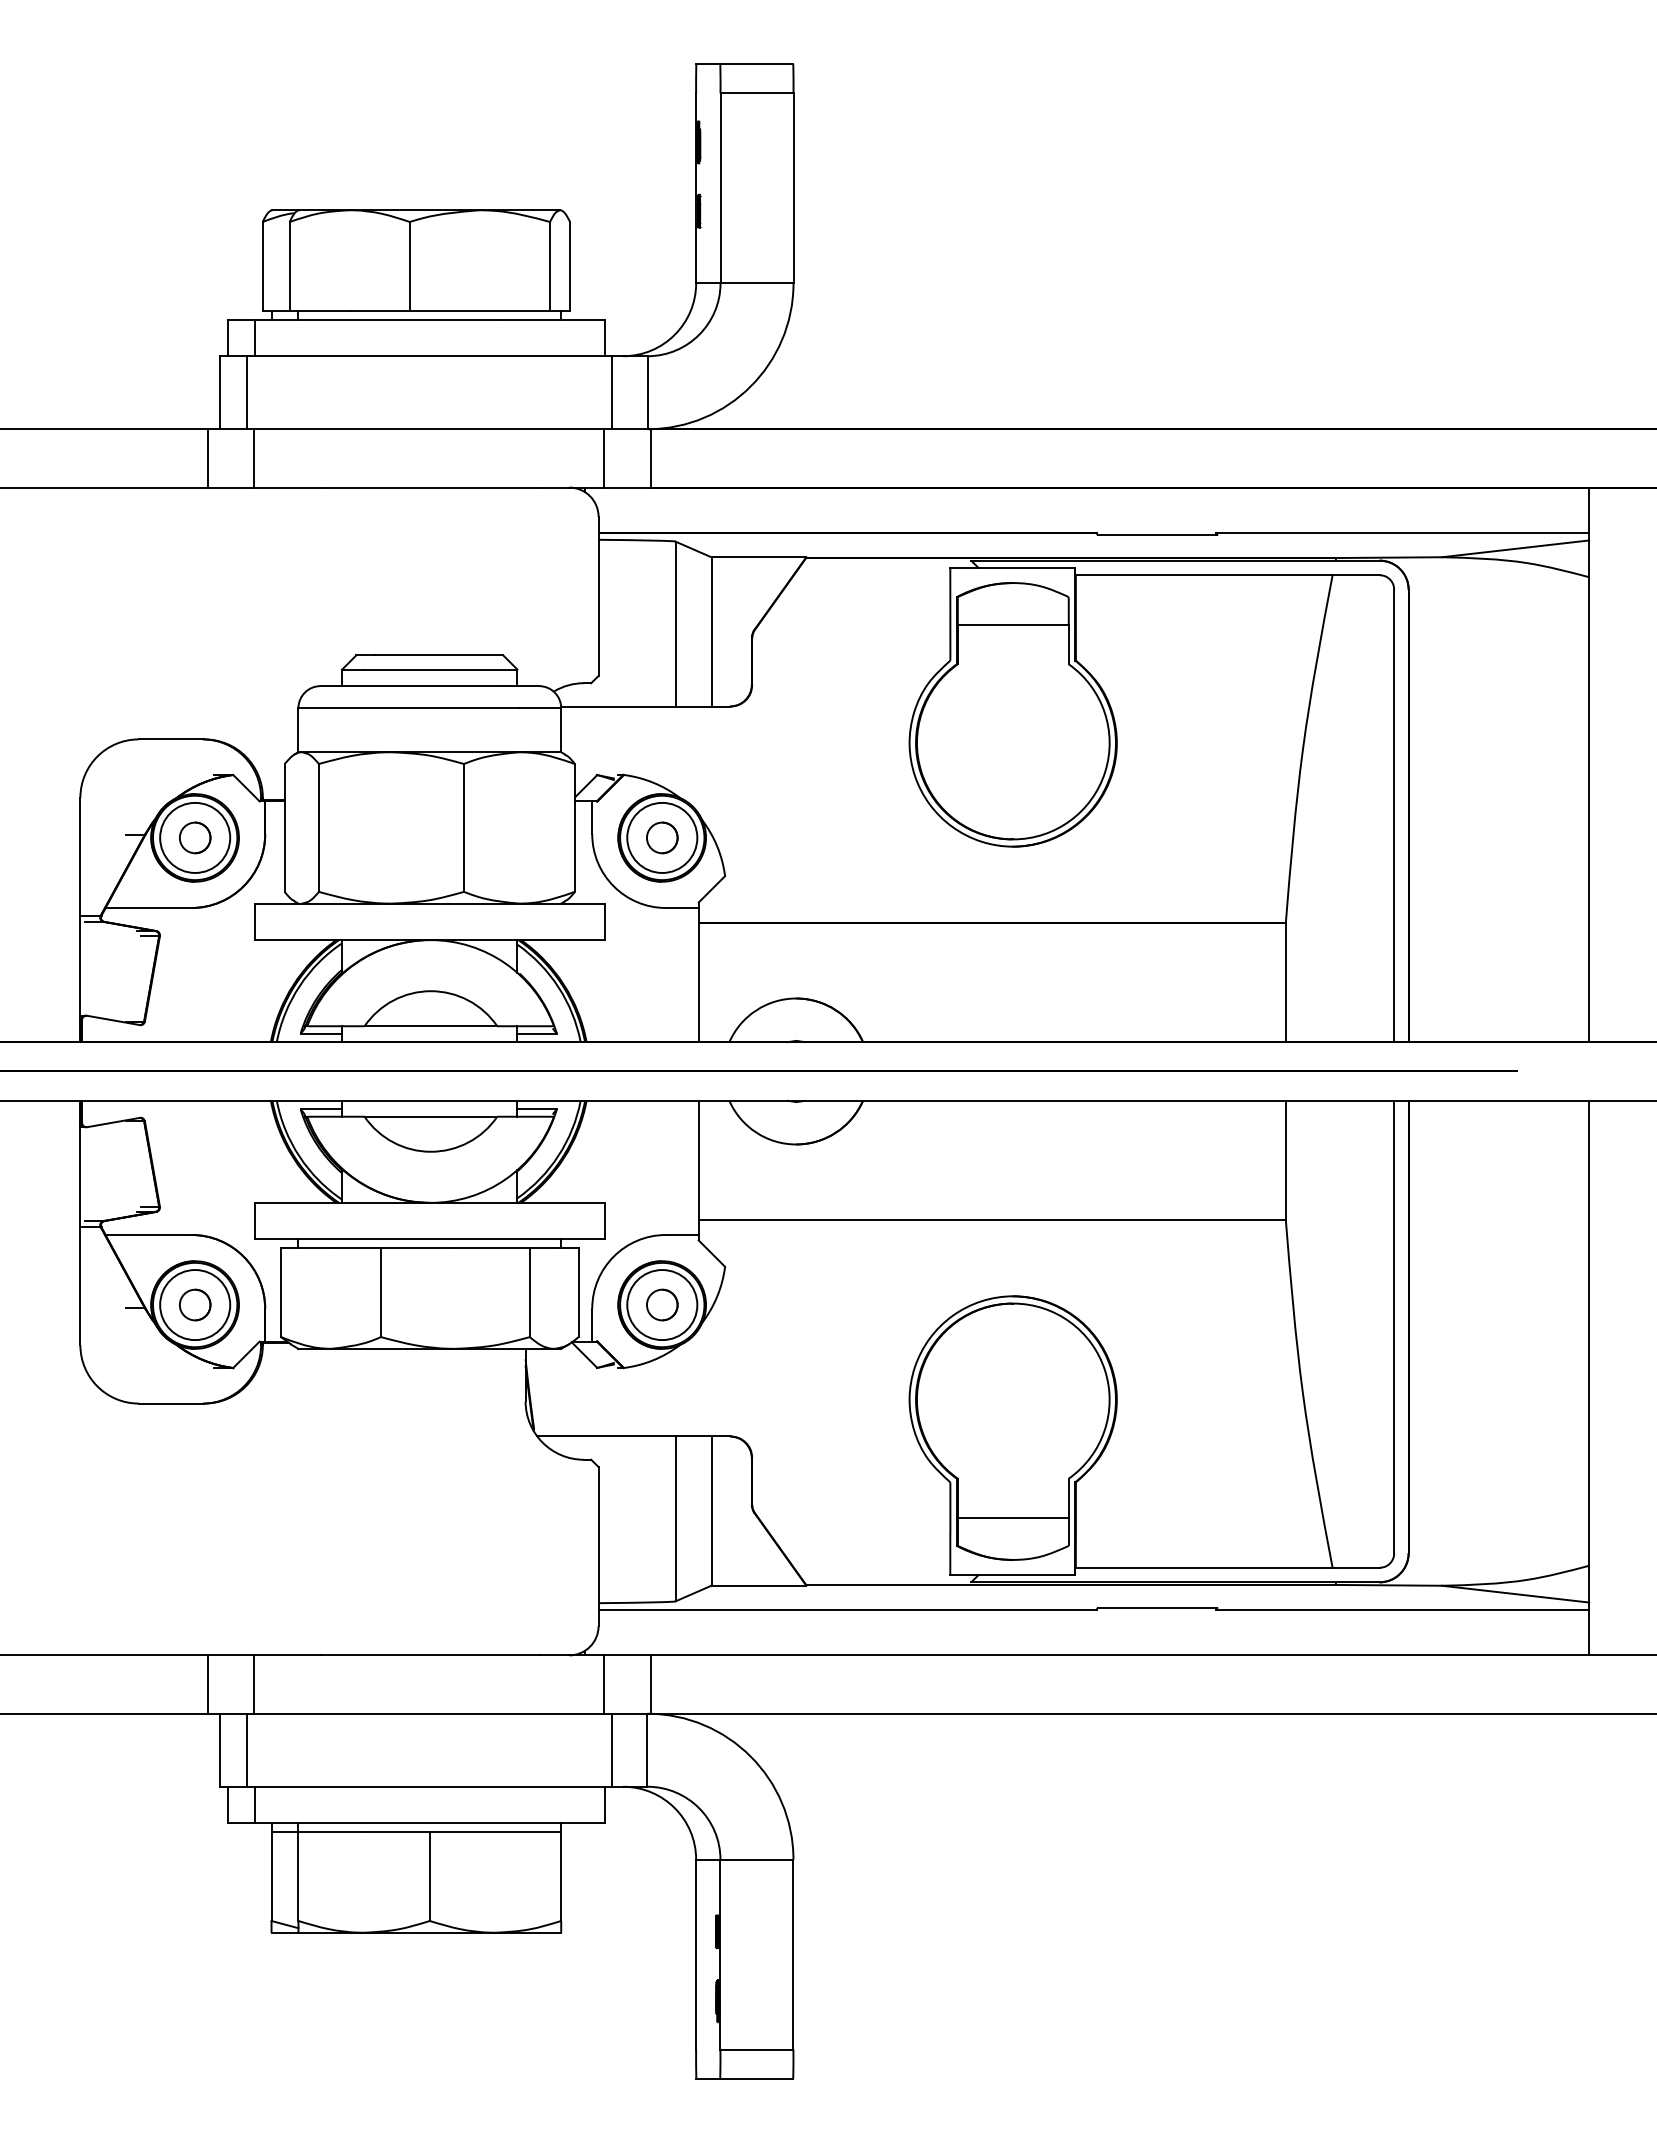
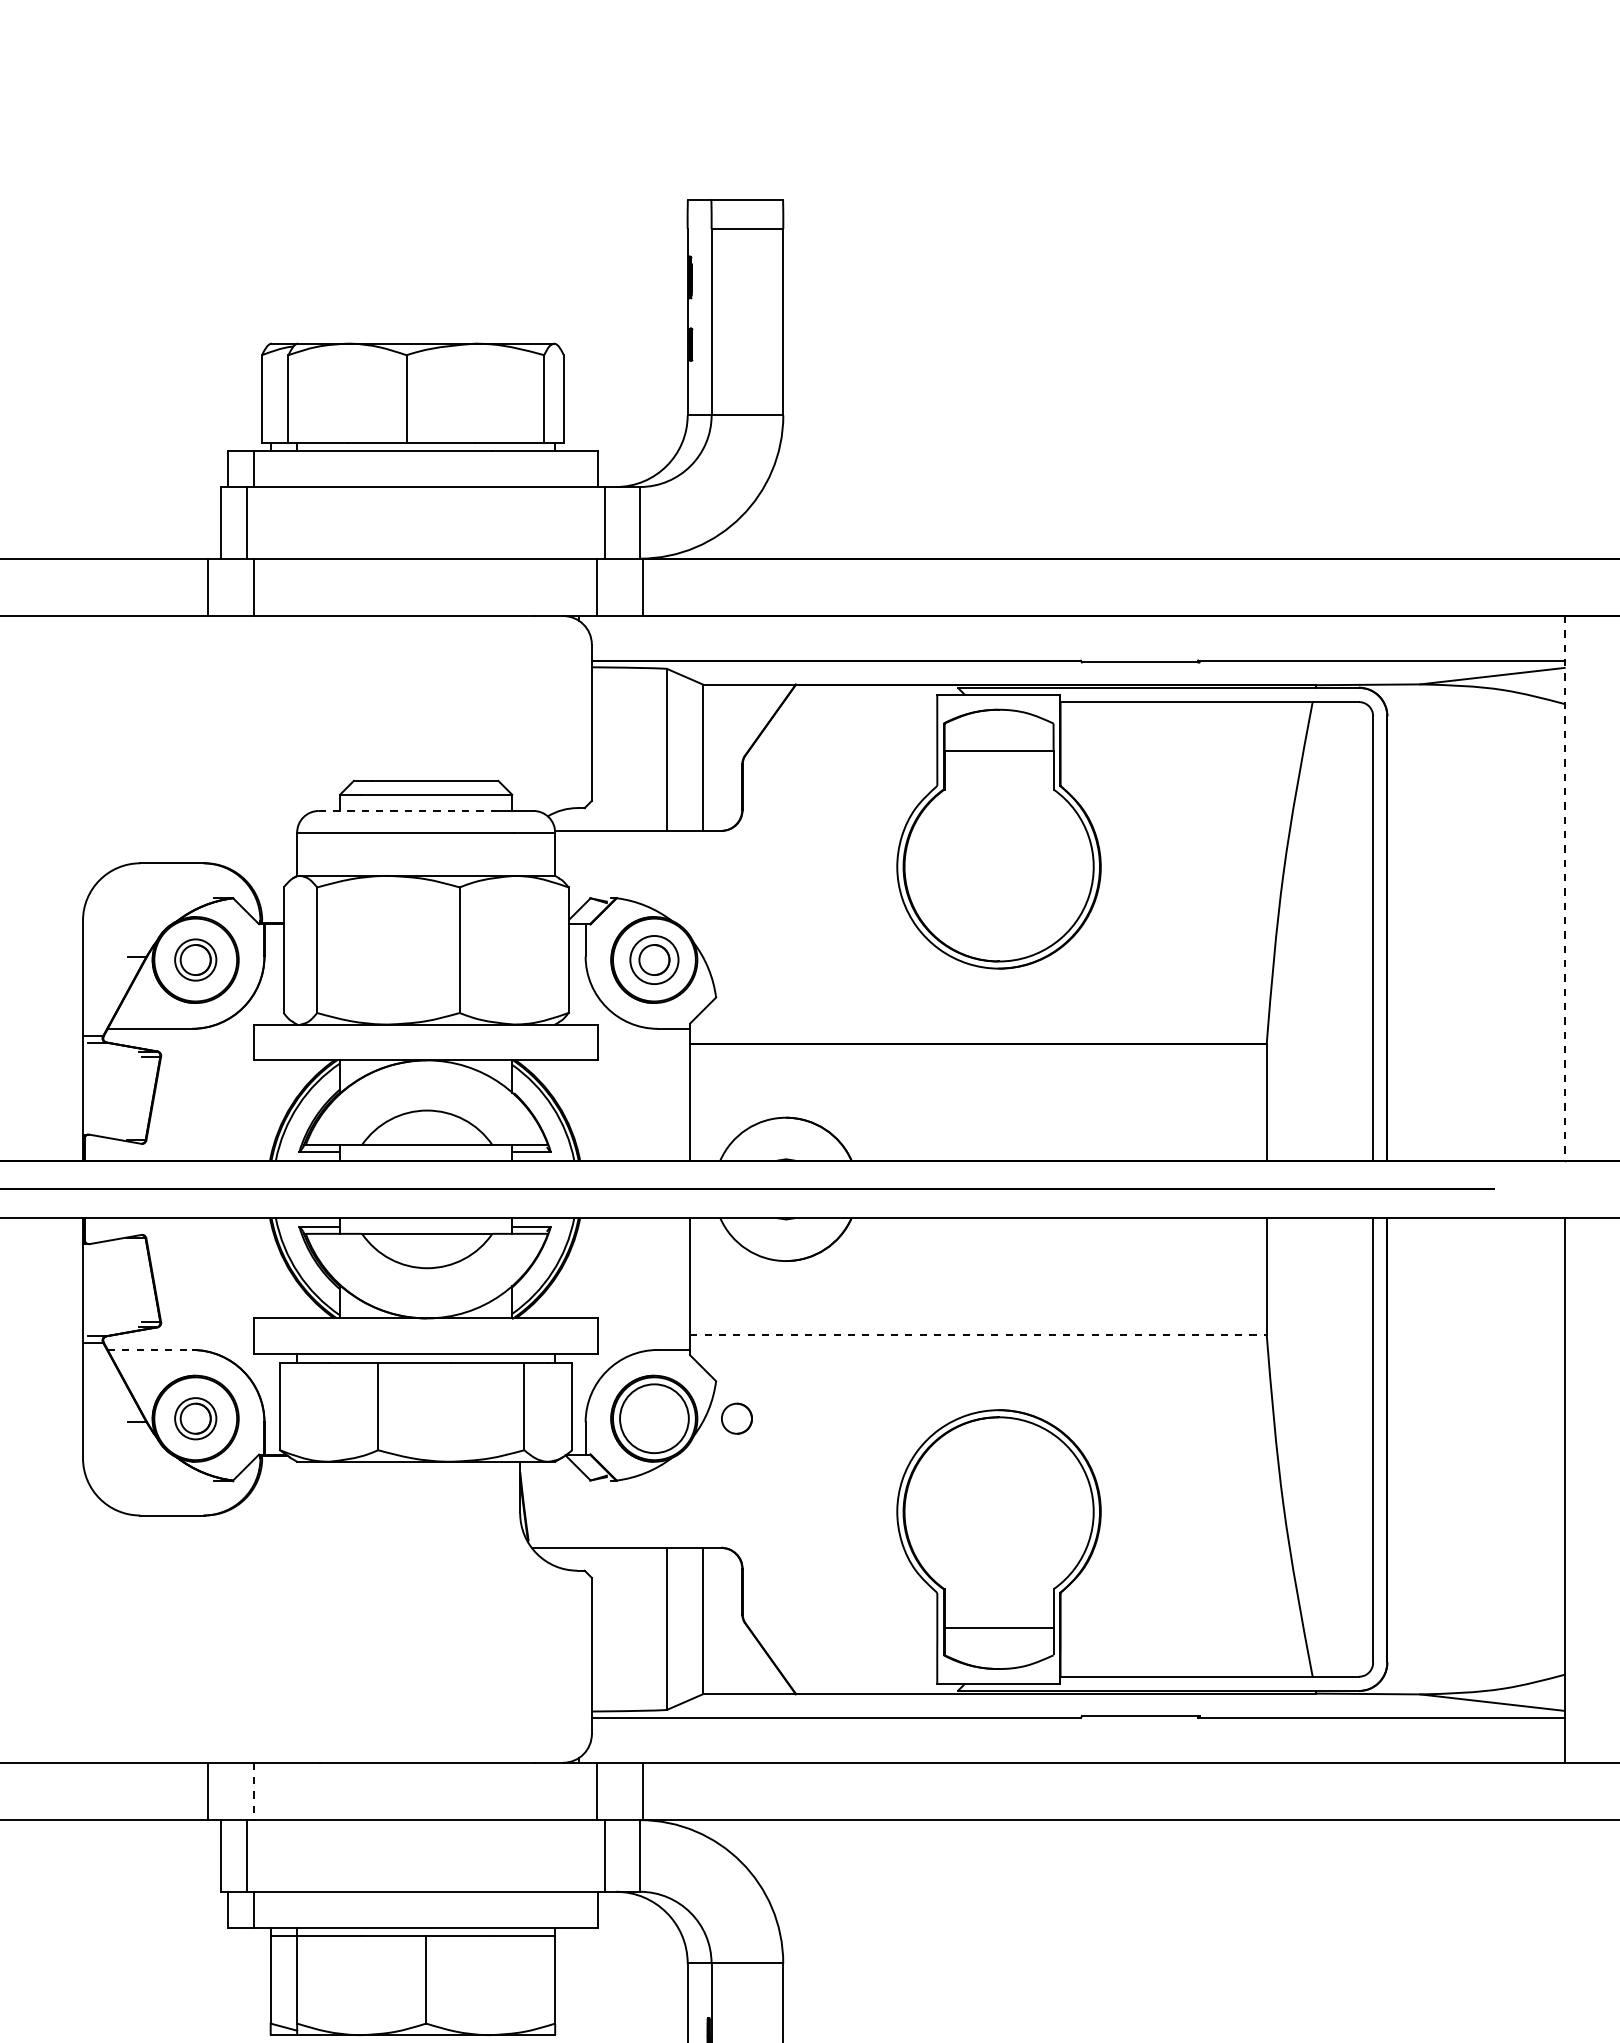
line: (412, 686) -> (409, 811), solid -> dashed
line: (1589, 765) -> (1564, 888), solid -> dashed
circle: (195, 837) -> (196, 959), size x0.6
circle: (662, 837) -> (654, 959), size x0.7
line: (992, 1219) -> (978, 1334), solid -> dashed
line: (148, 1234) -> (149, 1349), solid -> dashed
part: (662, 1304) -> (737, 1418), moved
circle: (195, 1305) -> (196, 1419), size x0.6
line: (254, 1685) -> (253, 1792), solid -> dashed

